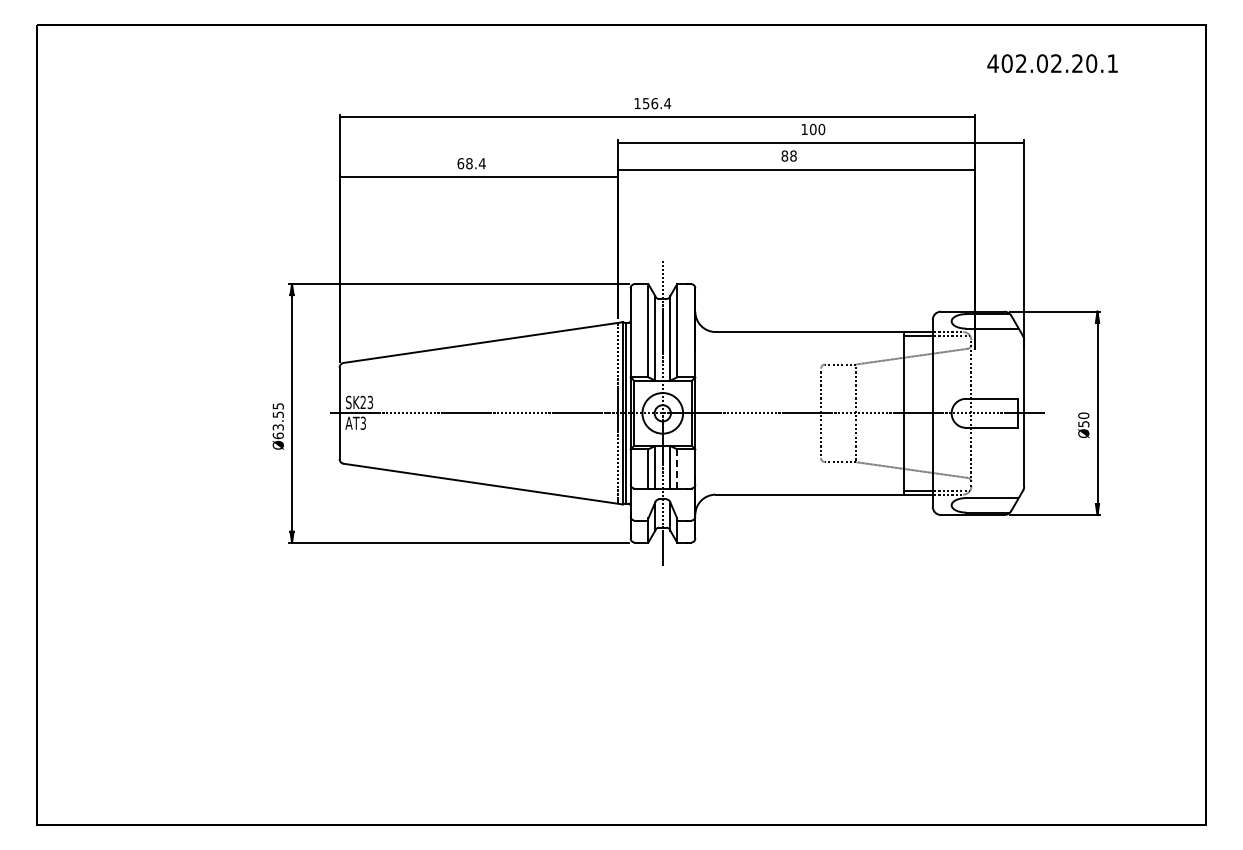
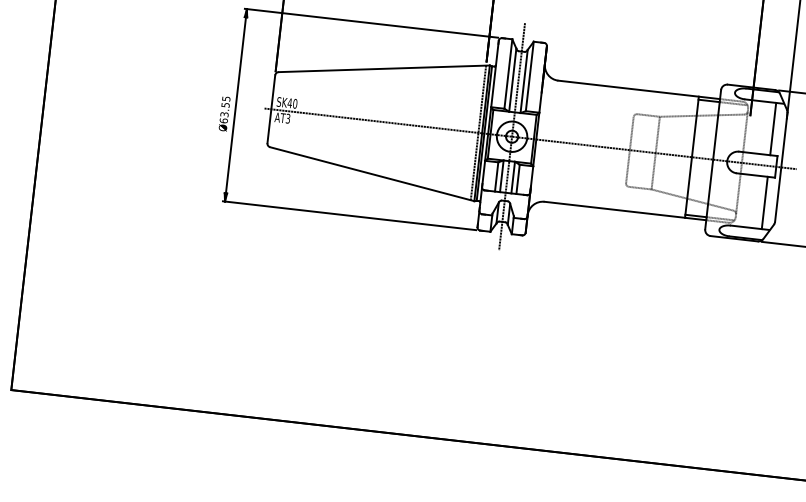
line: (1007, 363) -> (773, 128), added
text: (366, 402) -> (292, 103), SK23 -> SK40
line: (1007, 462) -> (764, 202), added
line: (677, 468) -> (518, 179), dashed -> solid

